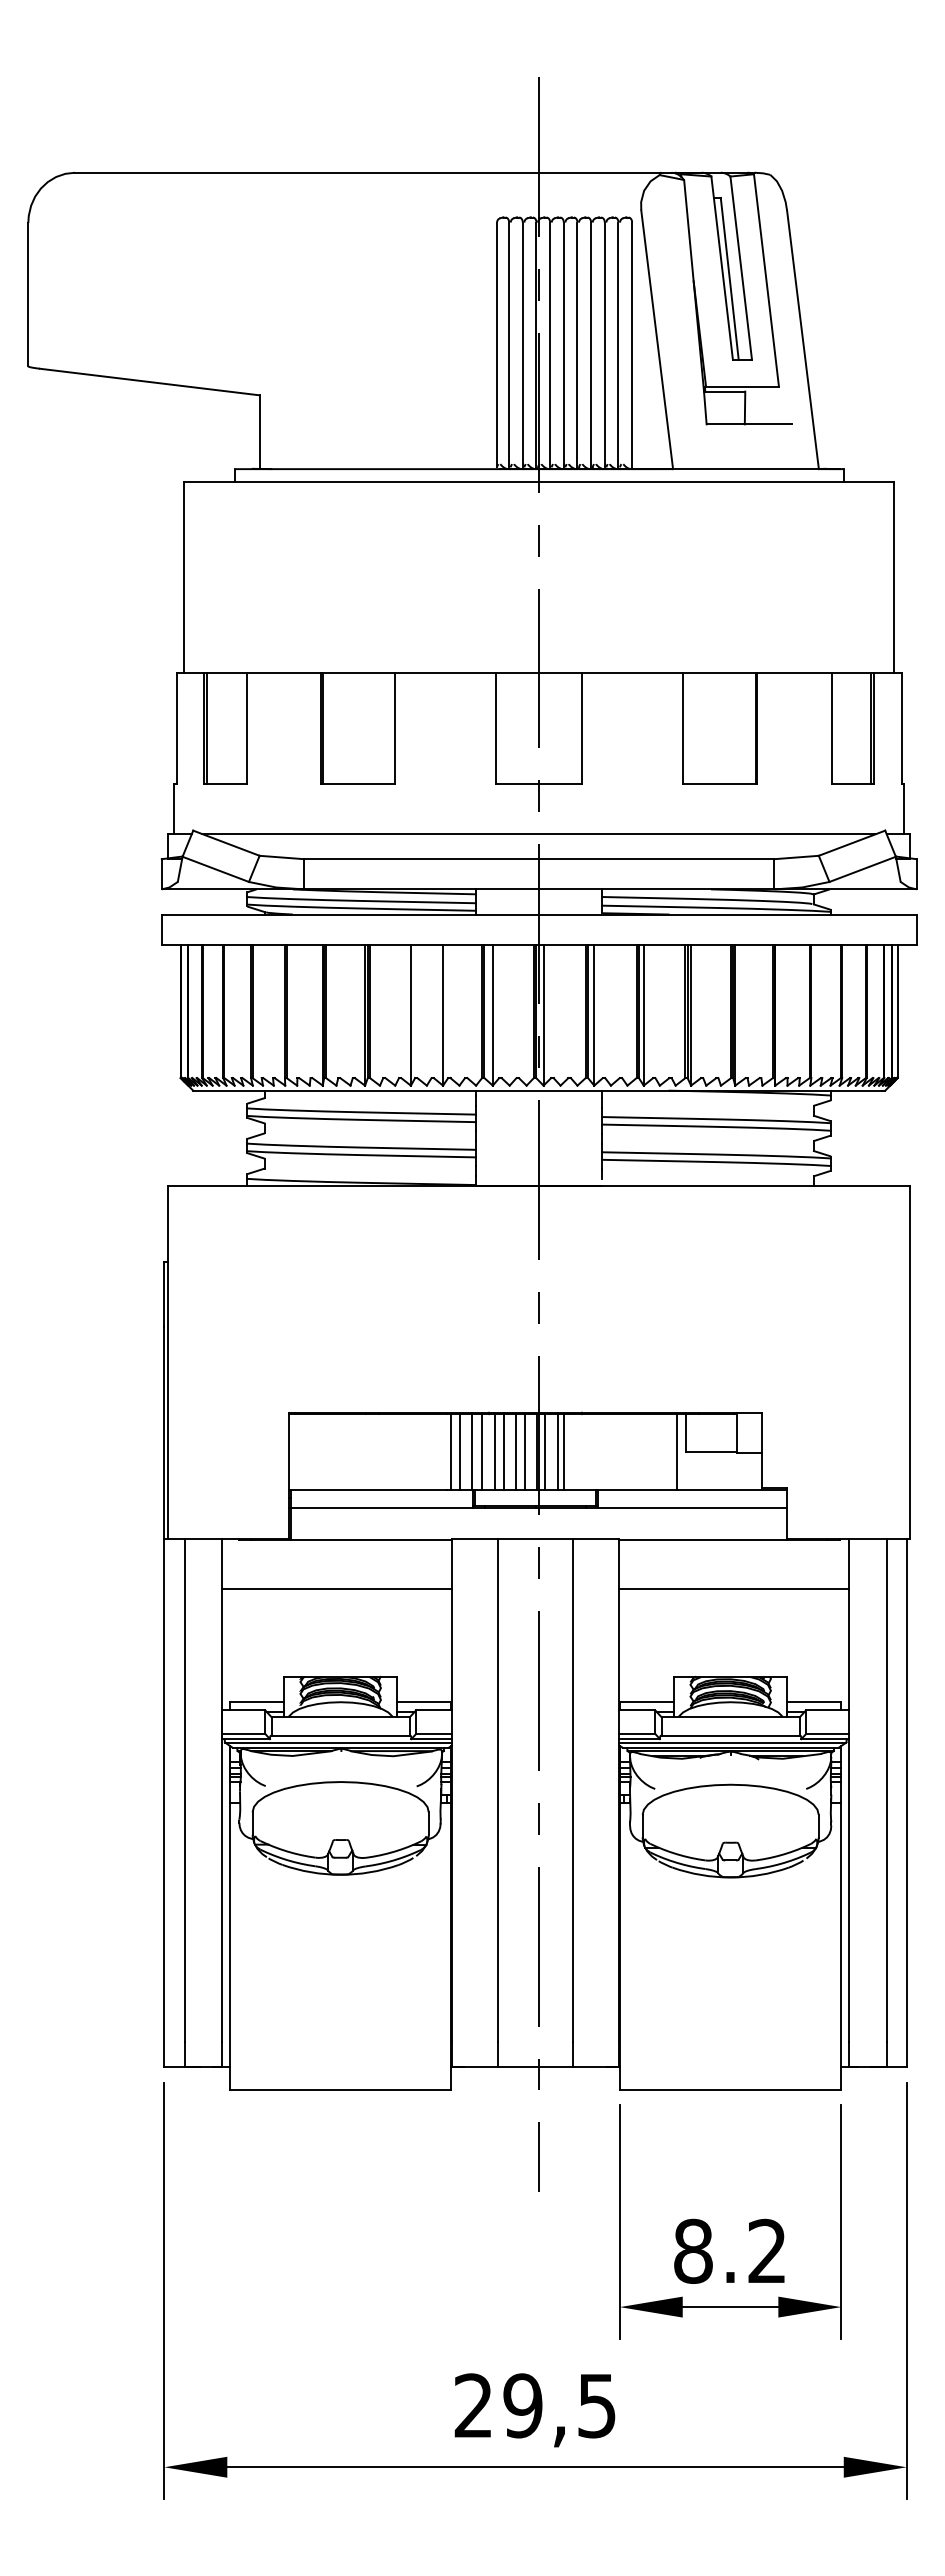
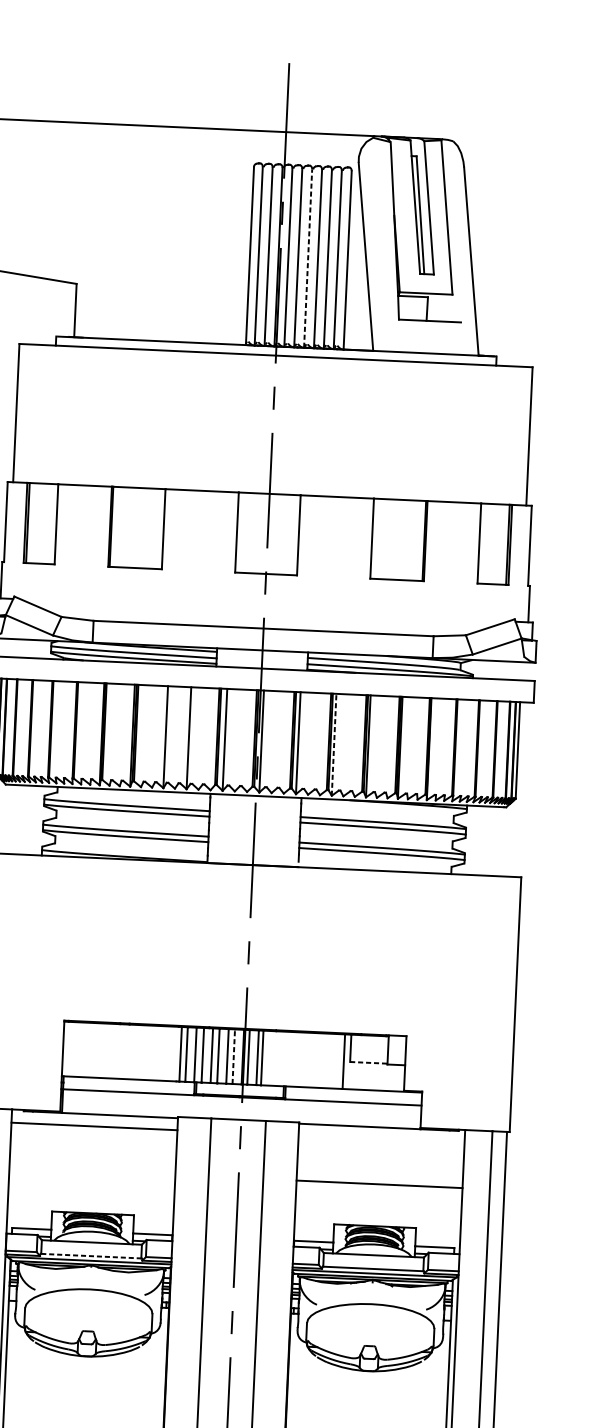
line: (577, 345) -> (308, 258), solid -> dashed
line: (539, 834) -> (264, 610), removed
line: (643, 1014) -> (333, 744), solid -> dashed
line: (524, 1451) -> (233, 1056), solid -> dashed
line: (711, 1451) -> (368, 1062), solid -> dashed
line: (336, 1588) -> (94, 1126), moved
line: (733, 1588) -> (379, 1184), moved
line: (341, 1736) -> (91, 1256), solid -> dashed

